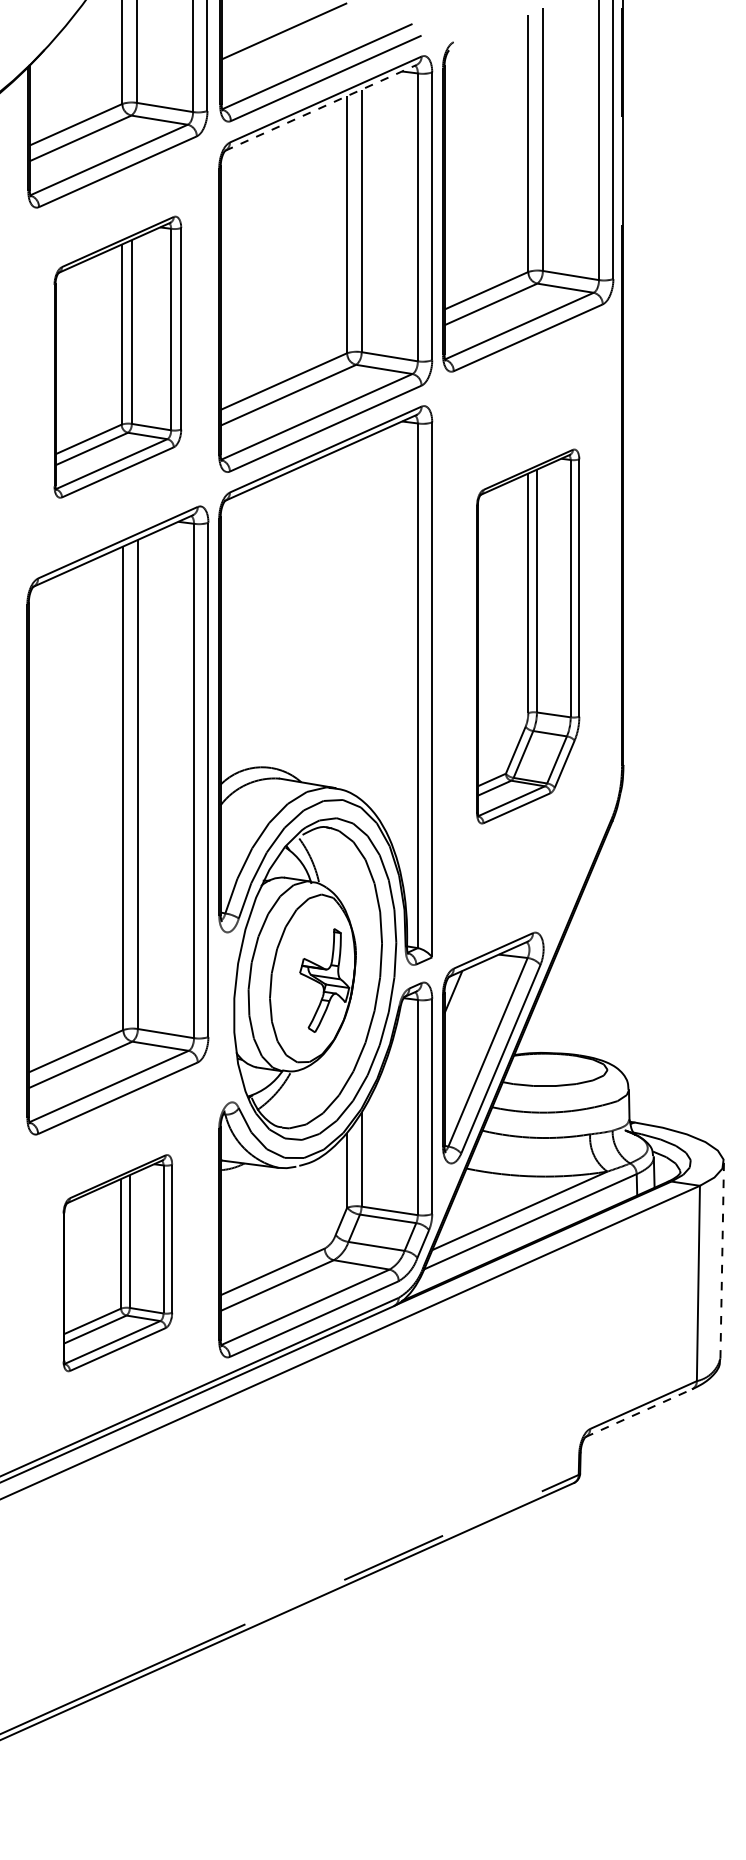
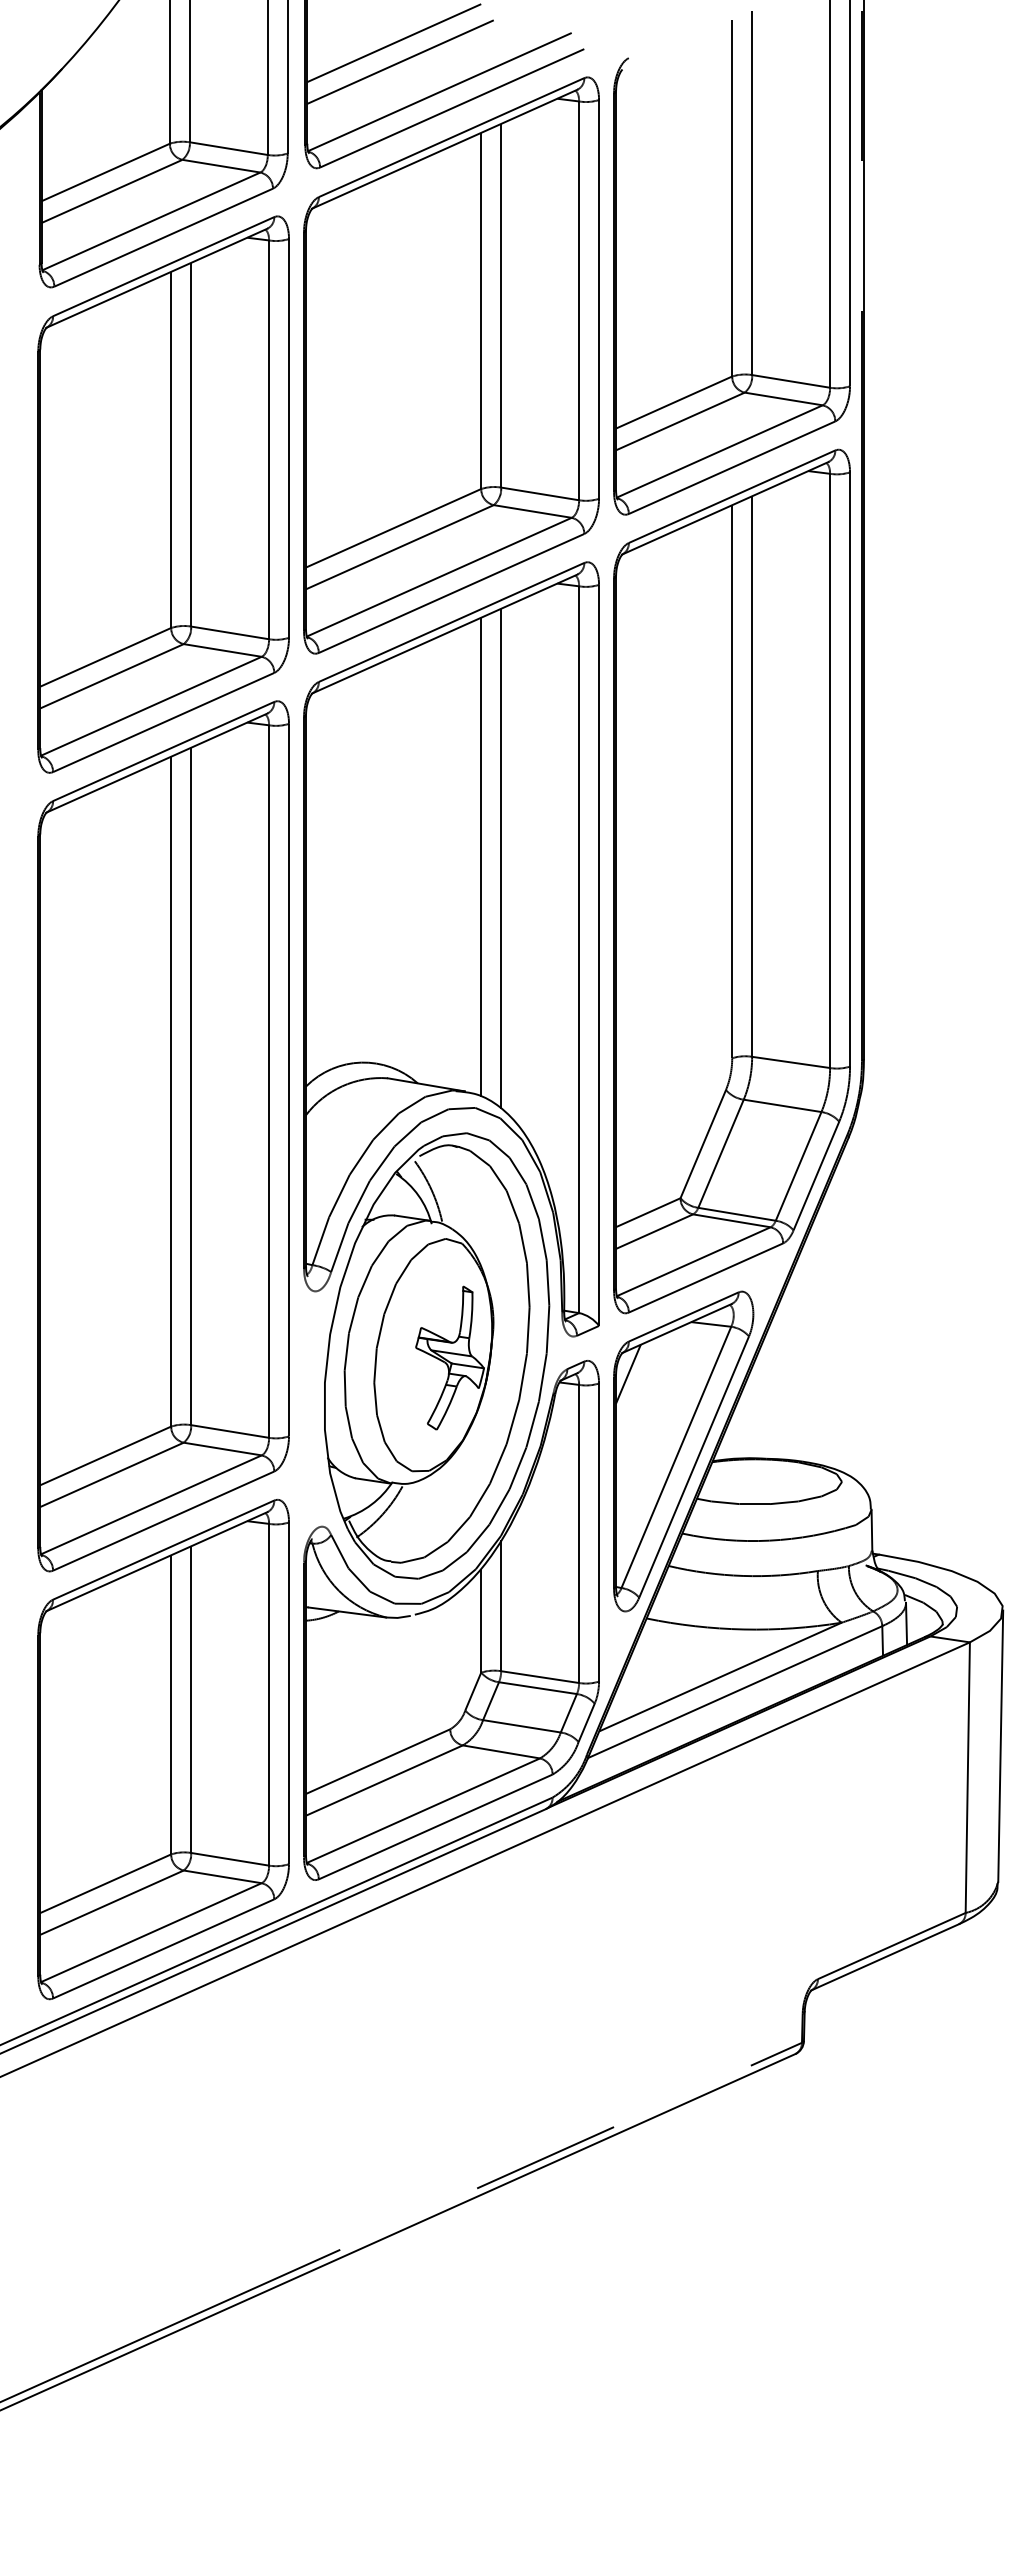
line: (288, 44) -> (400, 61), added
line: (321, 108) -> (445, 149), dashed -> solid
part: (117, 357) -> (163, 494), size x1.43
line: (347, 618) -> (481, 856), added
line: (361, 619) -> (501, 858), added
part: (527, 636) -> (731, 881), size x1.67
line: (722, 1260) -> (1000, 1746), dashed -> solid
part: (117, 1263) -> (163, 1749), size x1.67
line: (639, 1413) -> (885, 1957), dashed -> solid

